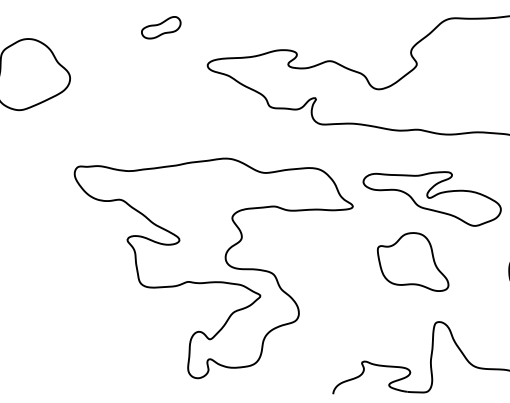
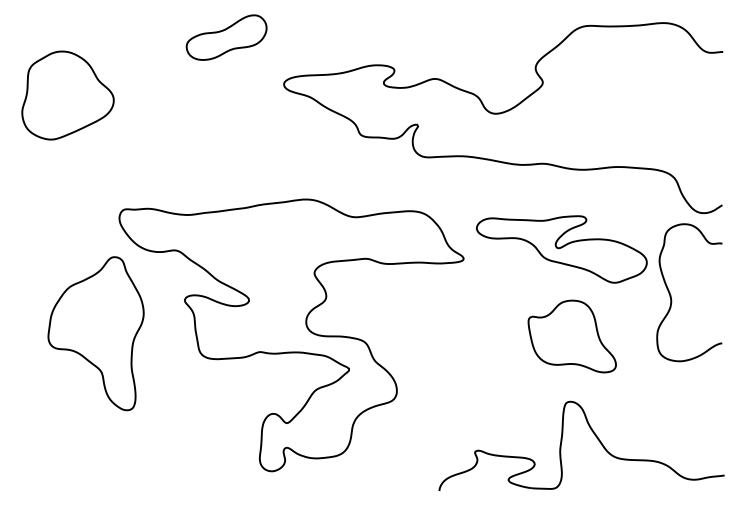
part: (161, 27) -> (226, 37), size x1.67
part: (412, 262) -> (571, 336), moved
part: (55, 266) -> (95, 333), added

